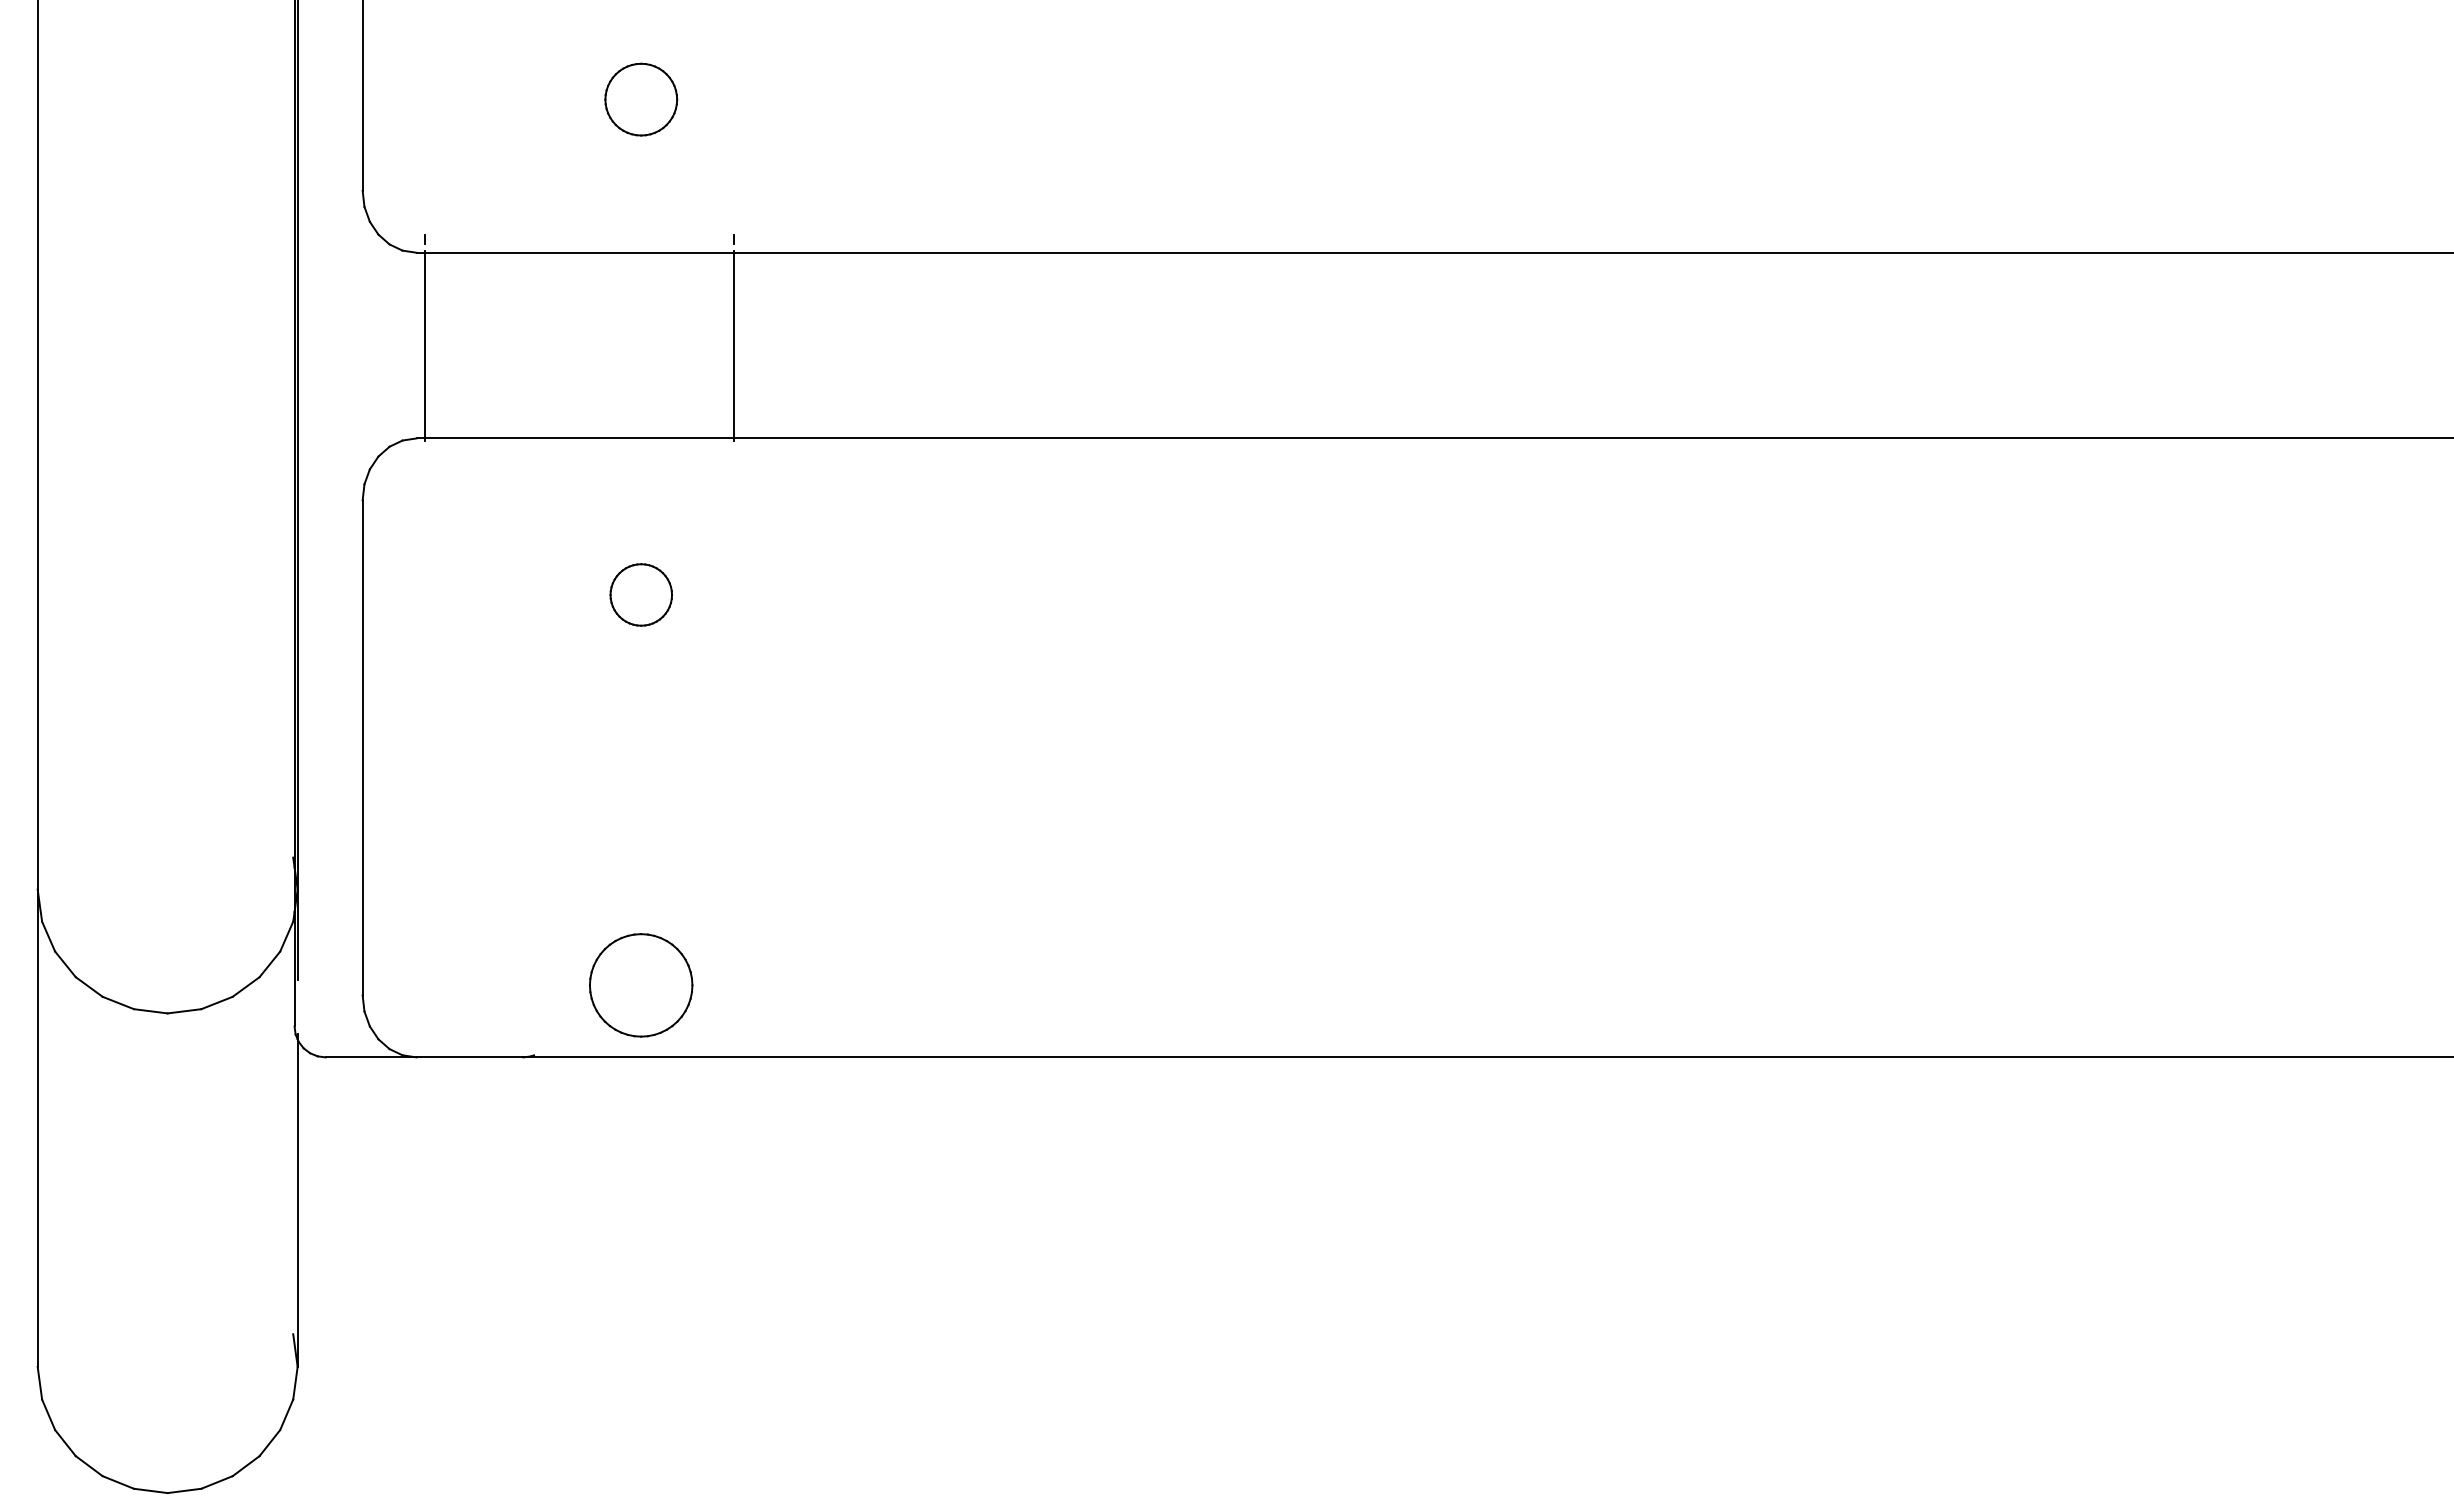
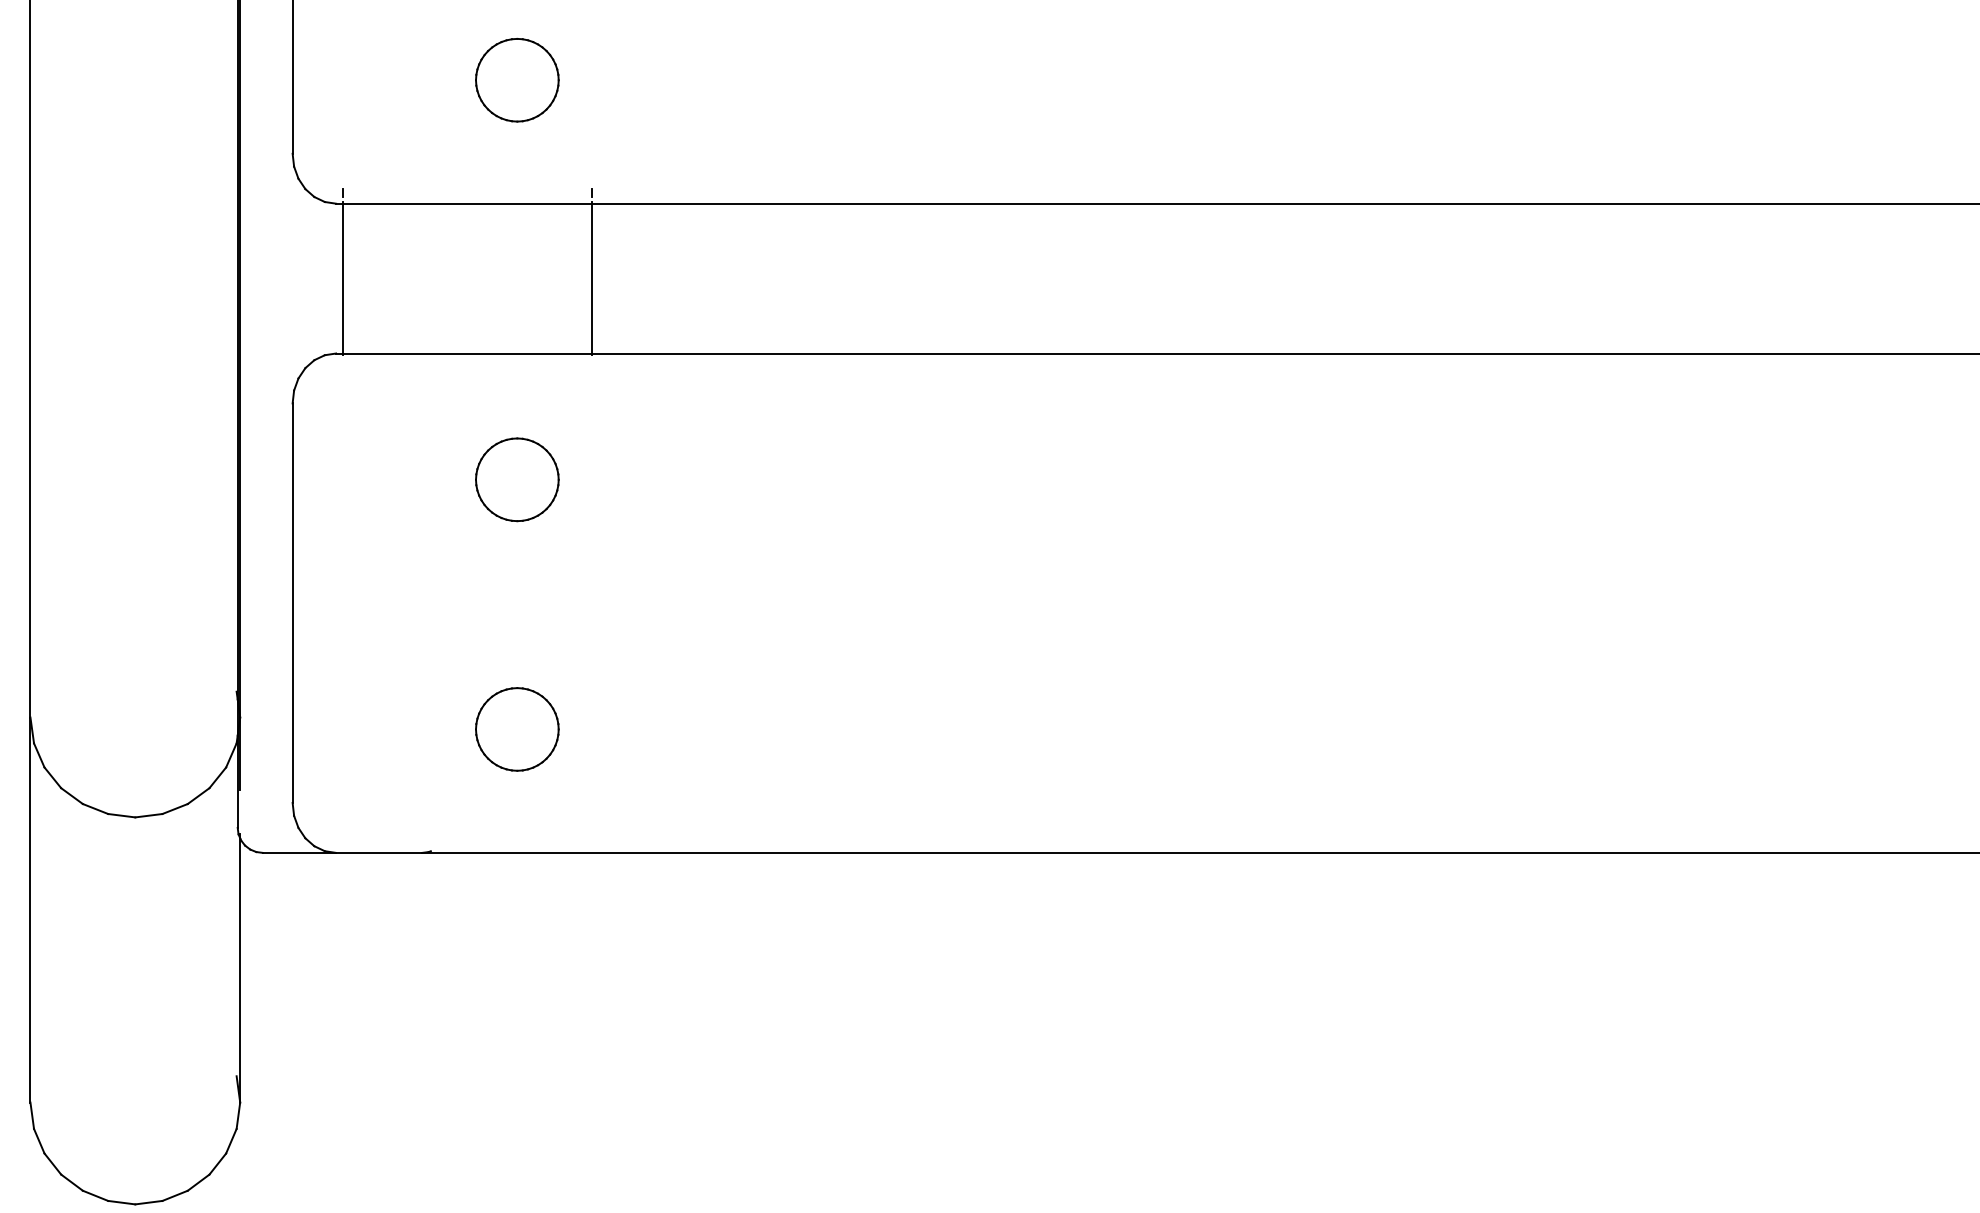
part: (641, 99) -> (517, 80), size x1.43
part: (641, 594) -> (517, 479), size x1.67
part: (641, 985) -> (517, 729), moved

